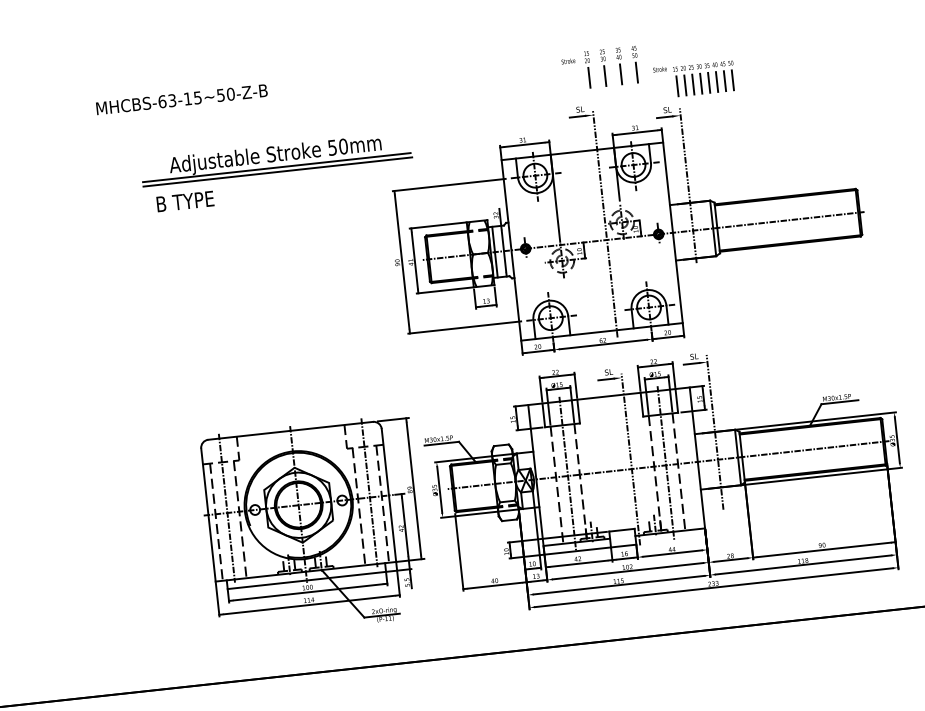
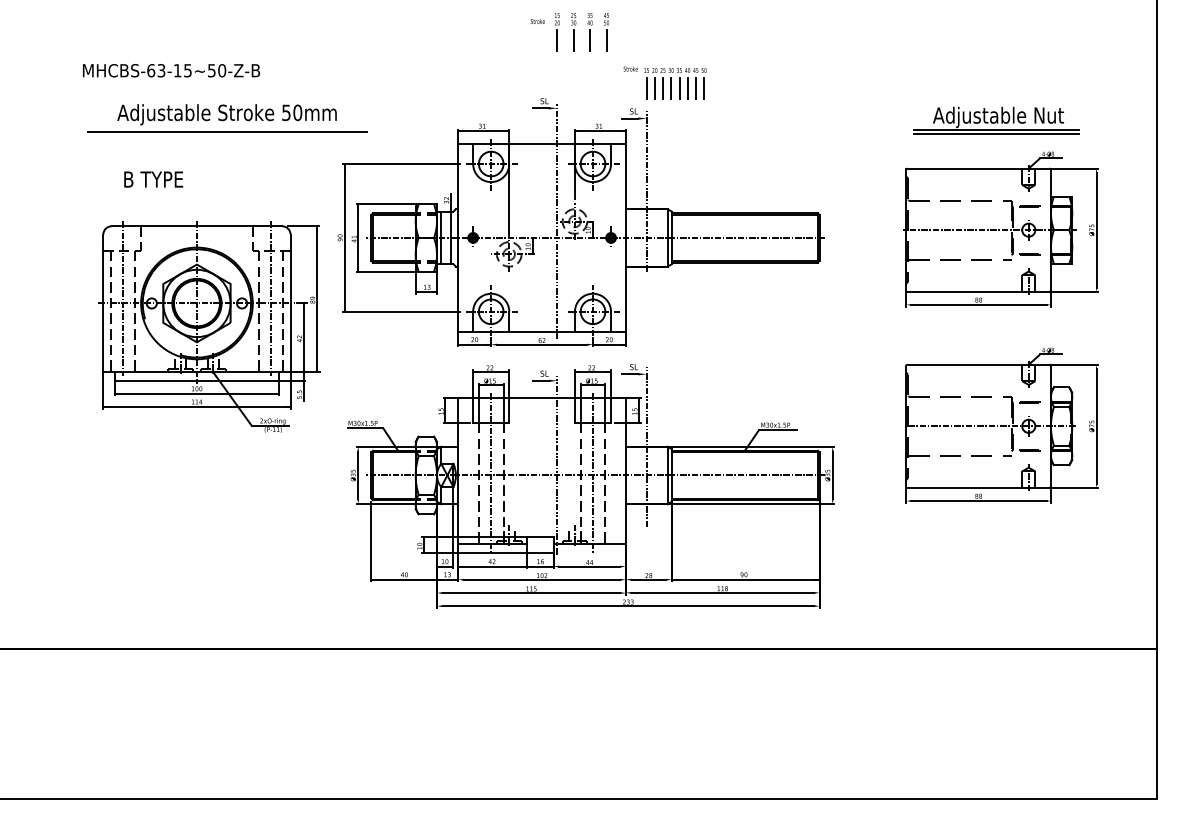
part: (600, 68) -> (569, 32), moved
text: (181, 99) -> (171, 70), moved
line: (276, 167) -> (226, 126), removed
text: (185, 201) -> (153, 179), moved
part: (313, 526) -> (209, 326), moved

